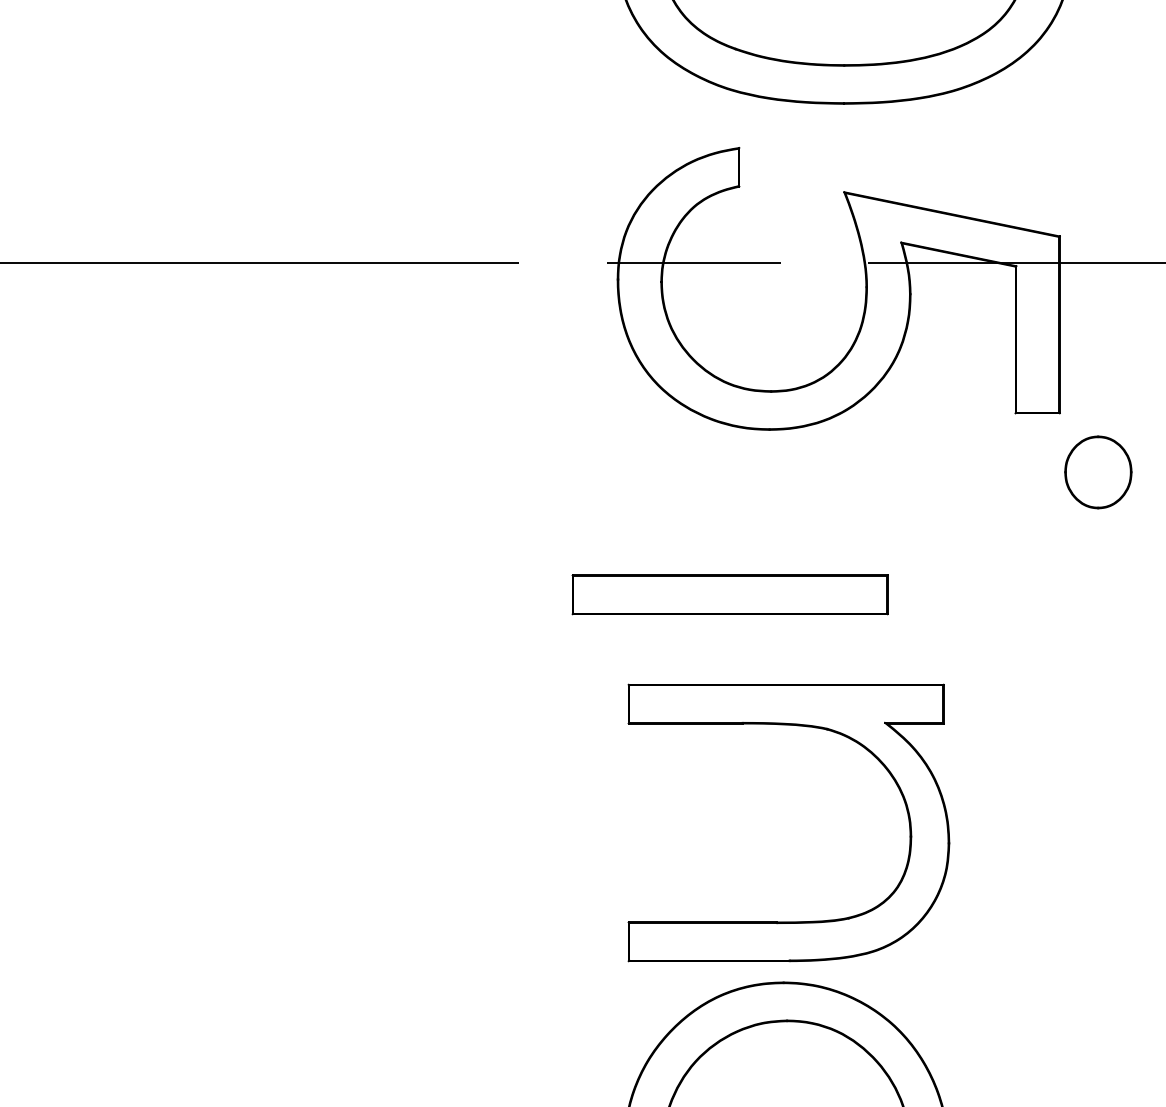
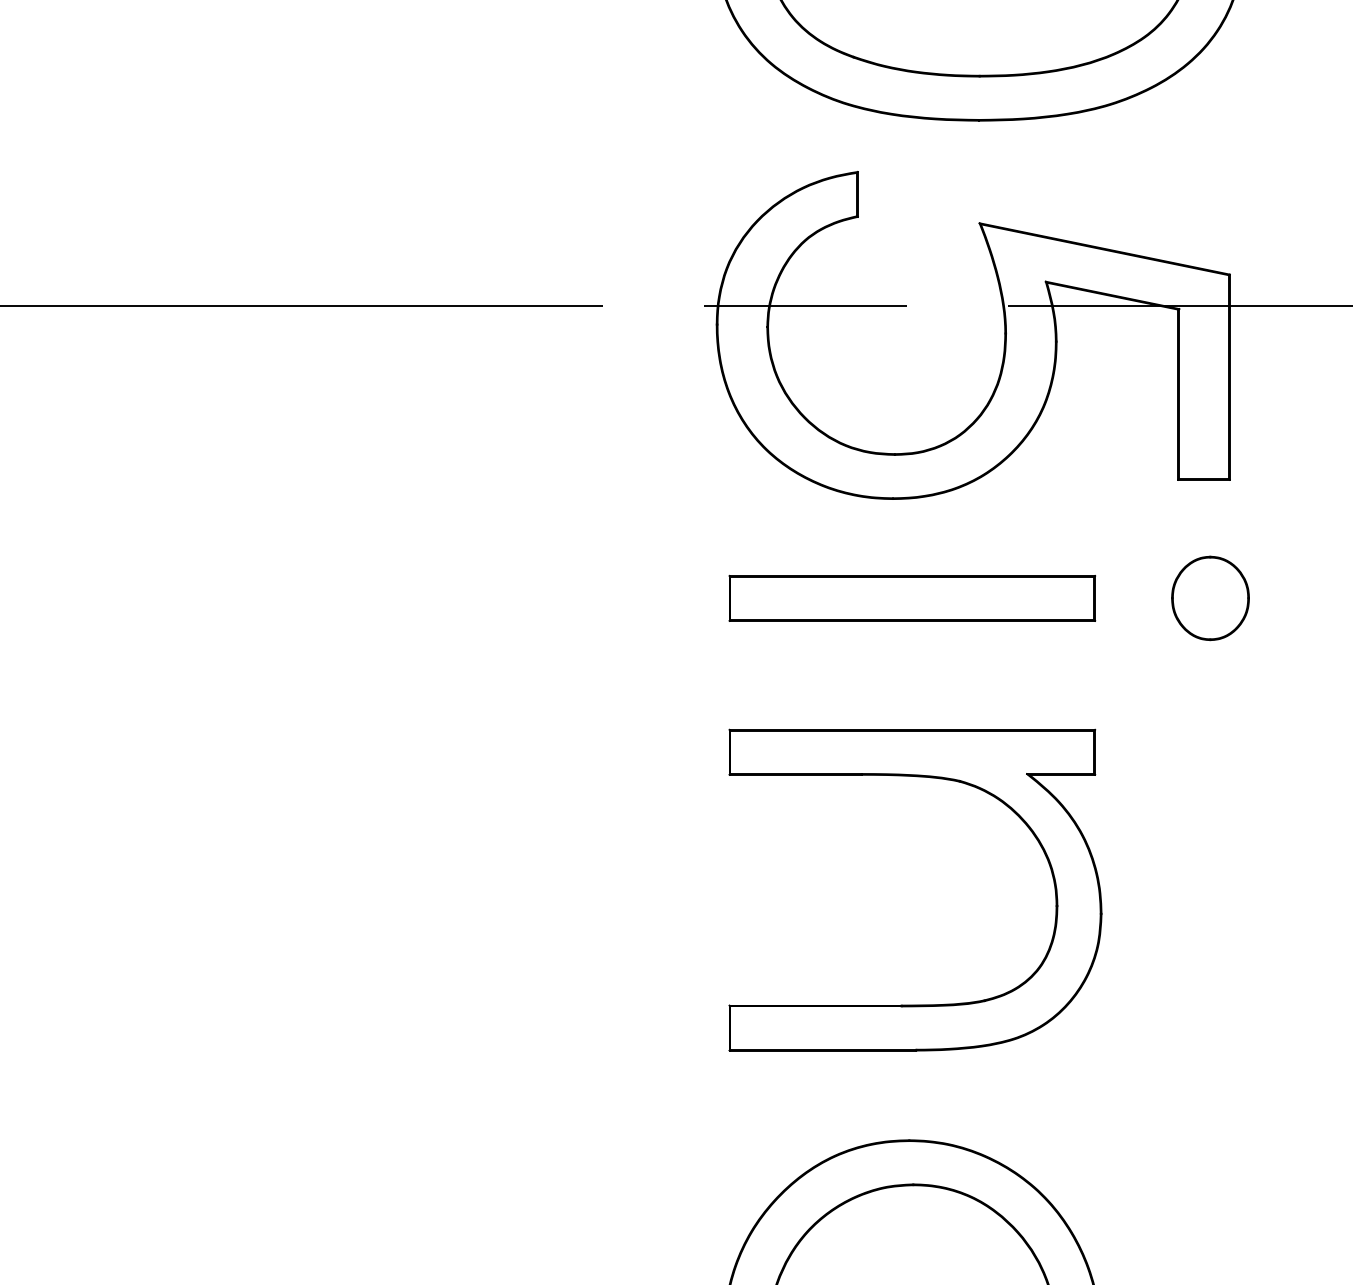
part: (1098, 472) -> (1210, 598), moved
part: (730, 594) -> (912, 597), moved
part: (789, 725) -> (916, 777), moved

